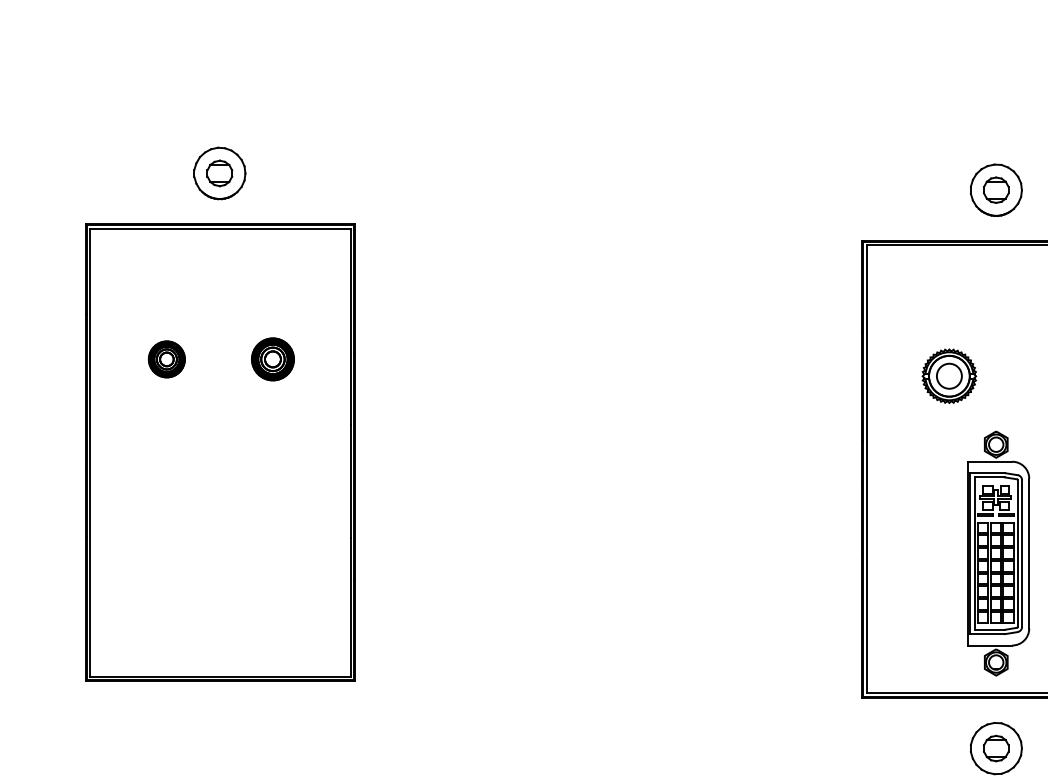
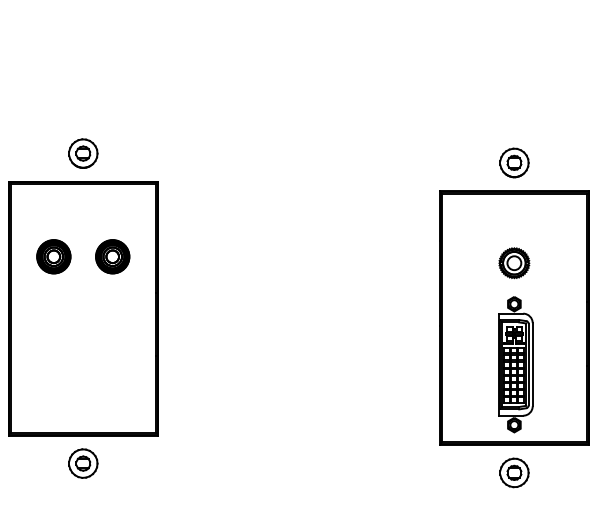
part: (166, 358) -> (53, 256), size x1.67
part: (272, 358) -> (112, 256), size x1.43
part: (949, 376) -> (514, 263), moved
part: (220, 731) -> (83, 463), added

